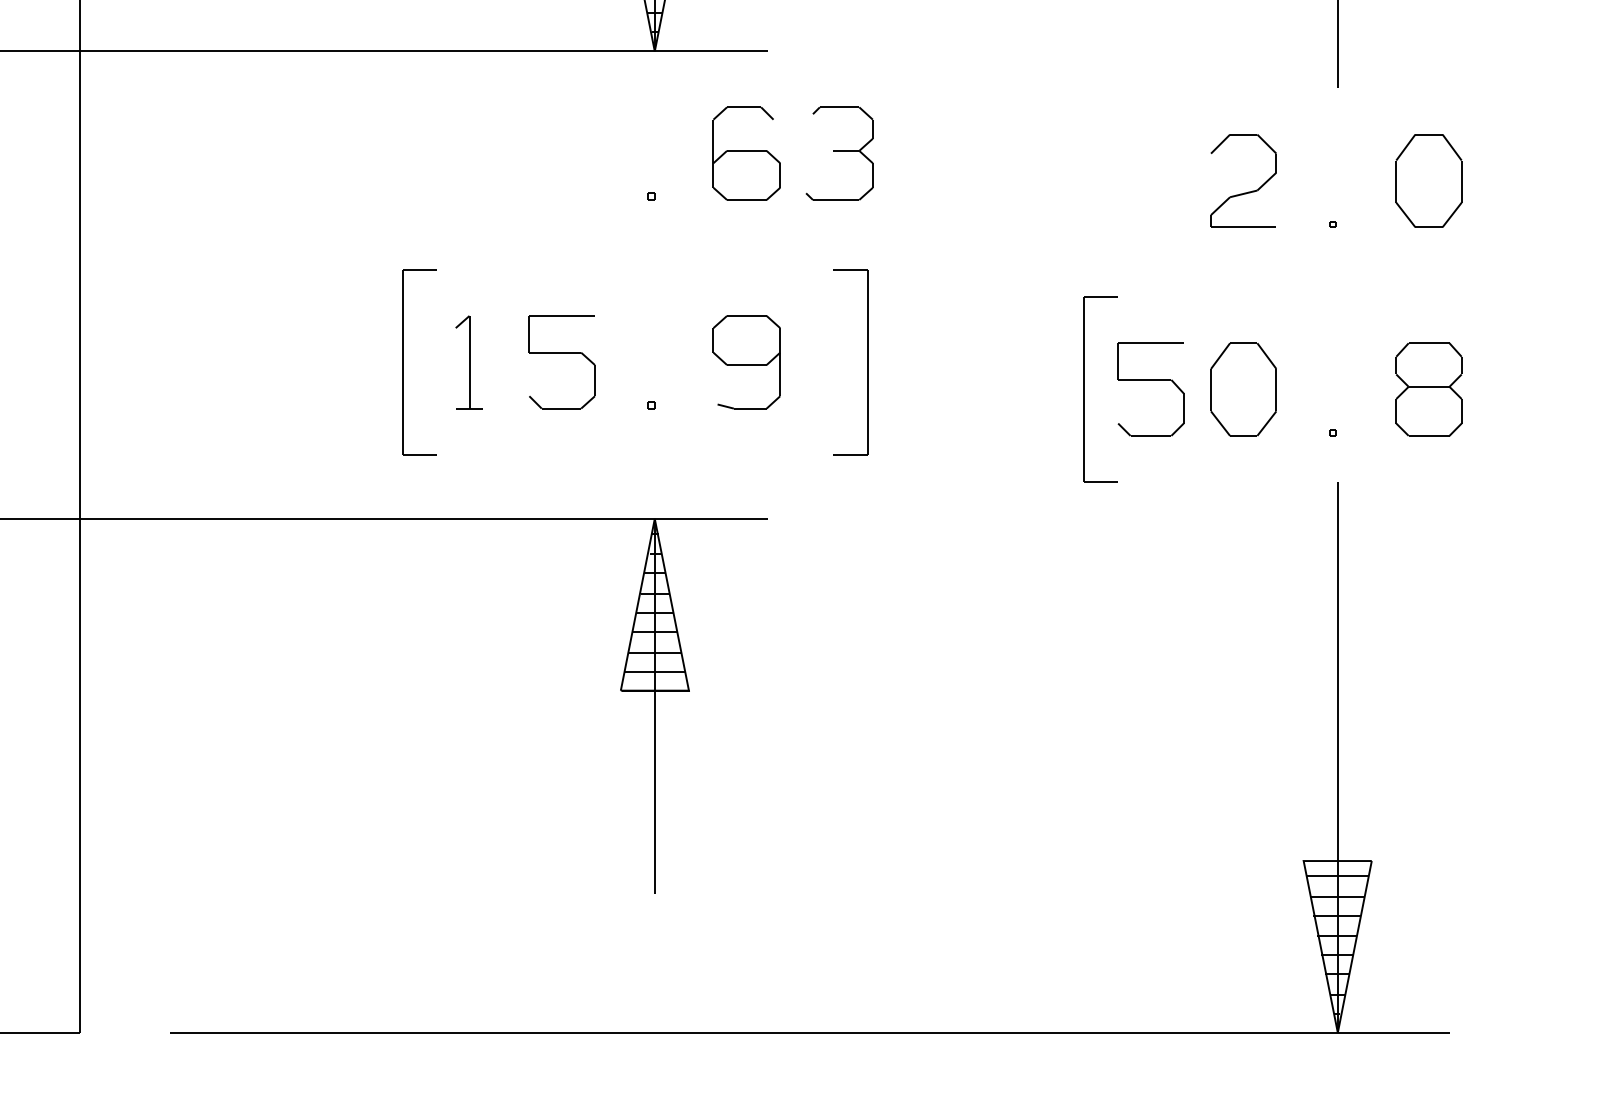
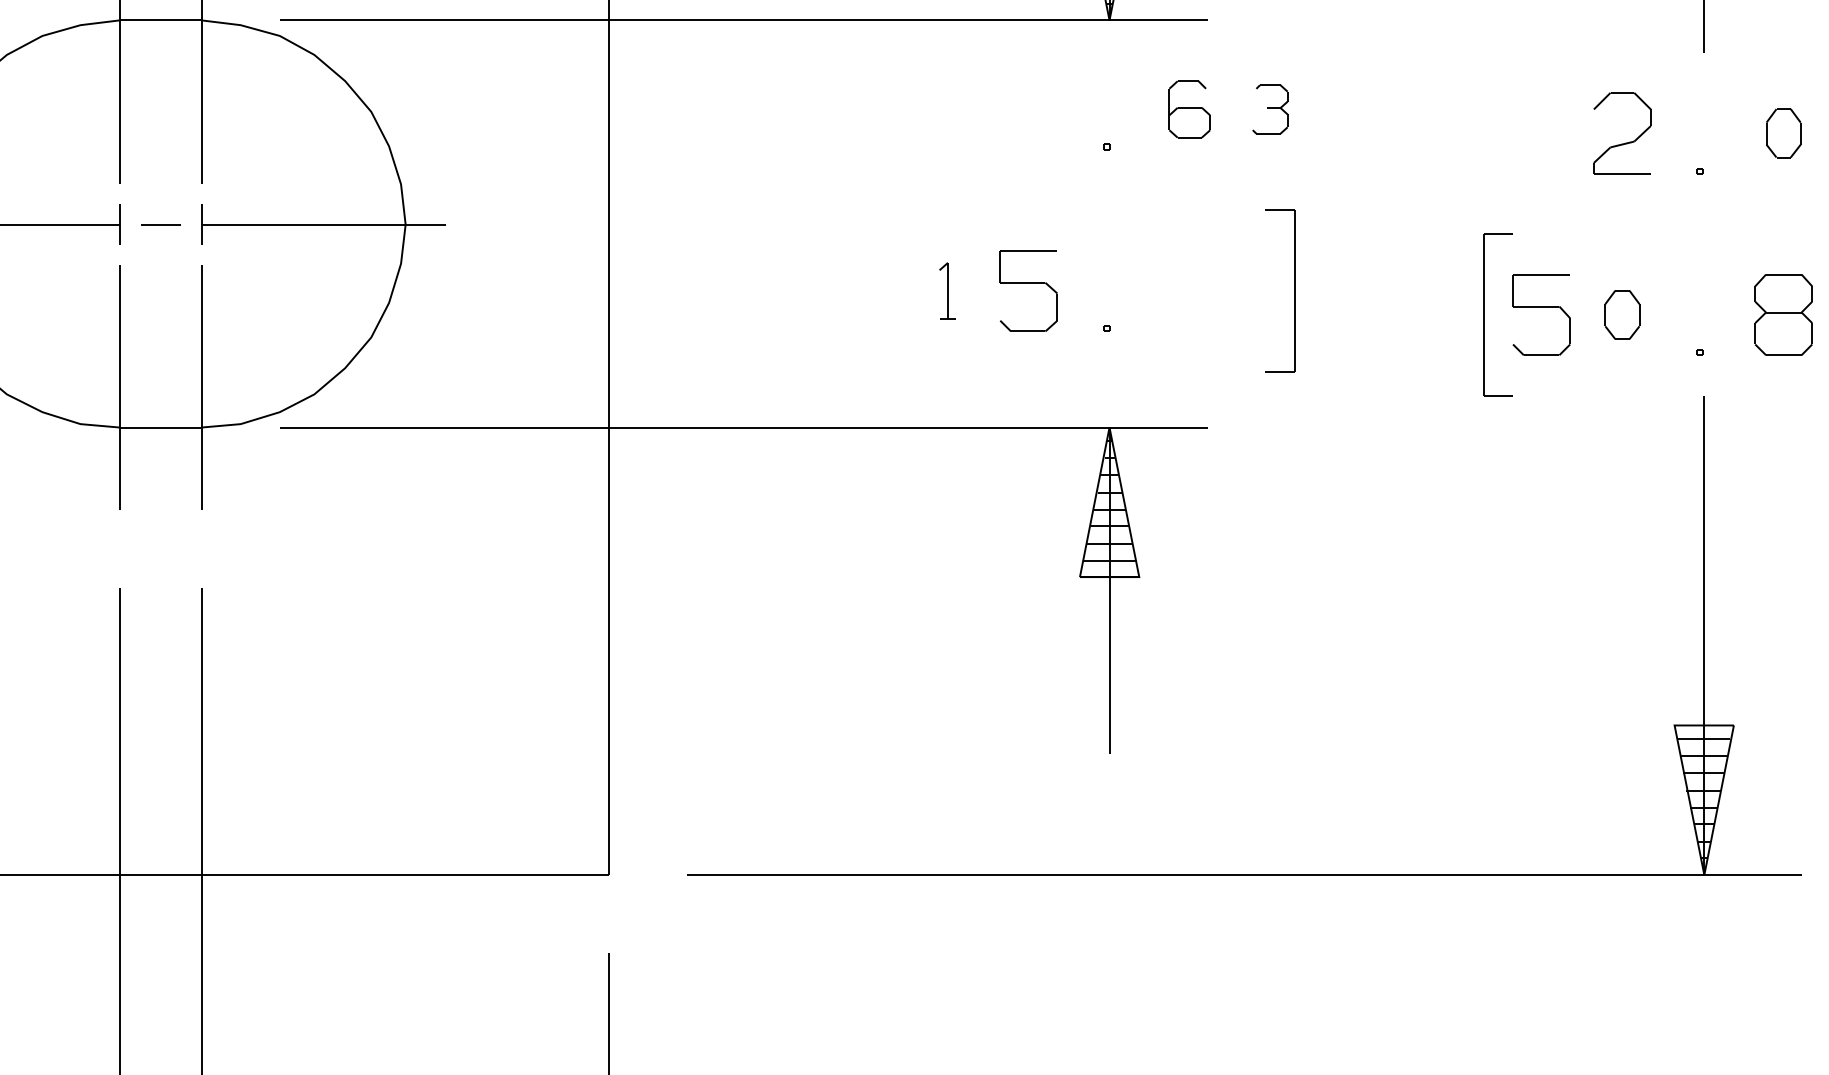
part: (746, 153) -> (1189, 109), size x0.7
part: (838, 153) -> (1269, 109), size x0.6
part: (1428, 181) -> (1783, 133), size x0.6
part: (403, 361) -> (890, 290), removed
part: (468, 361) -> (947, 290), size x0.7
part: (746, 362) -> (1189, 291), removed
part: (1243, 389) -> (1622, 314), size x0.6

